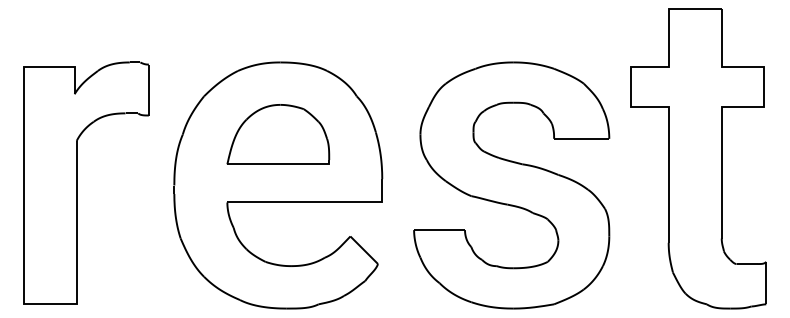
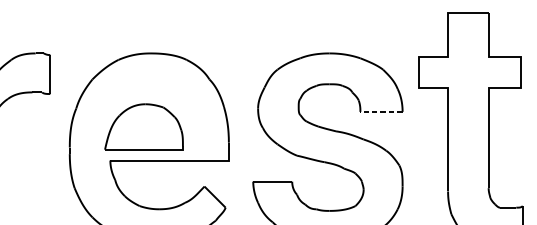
part: (278, 134) -> (144, 126), moved
line: (581, 138) -> (381, 111), solid -> dashed

